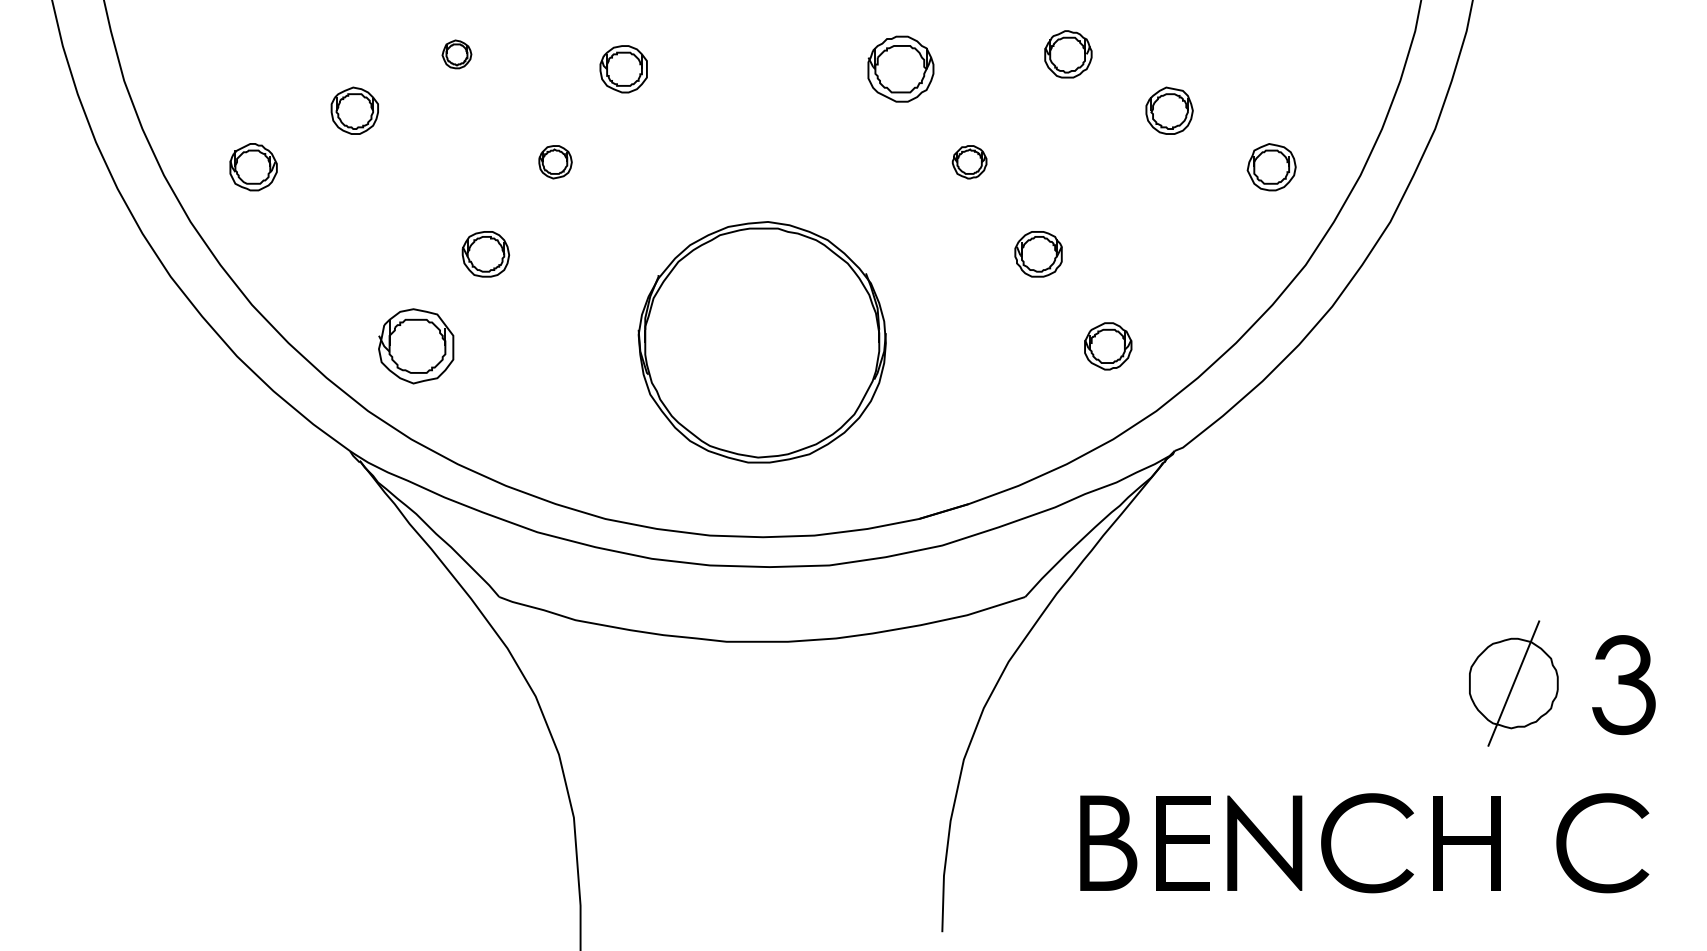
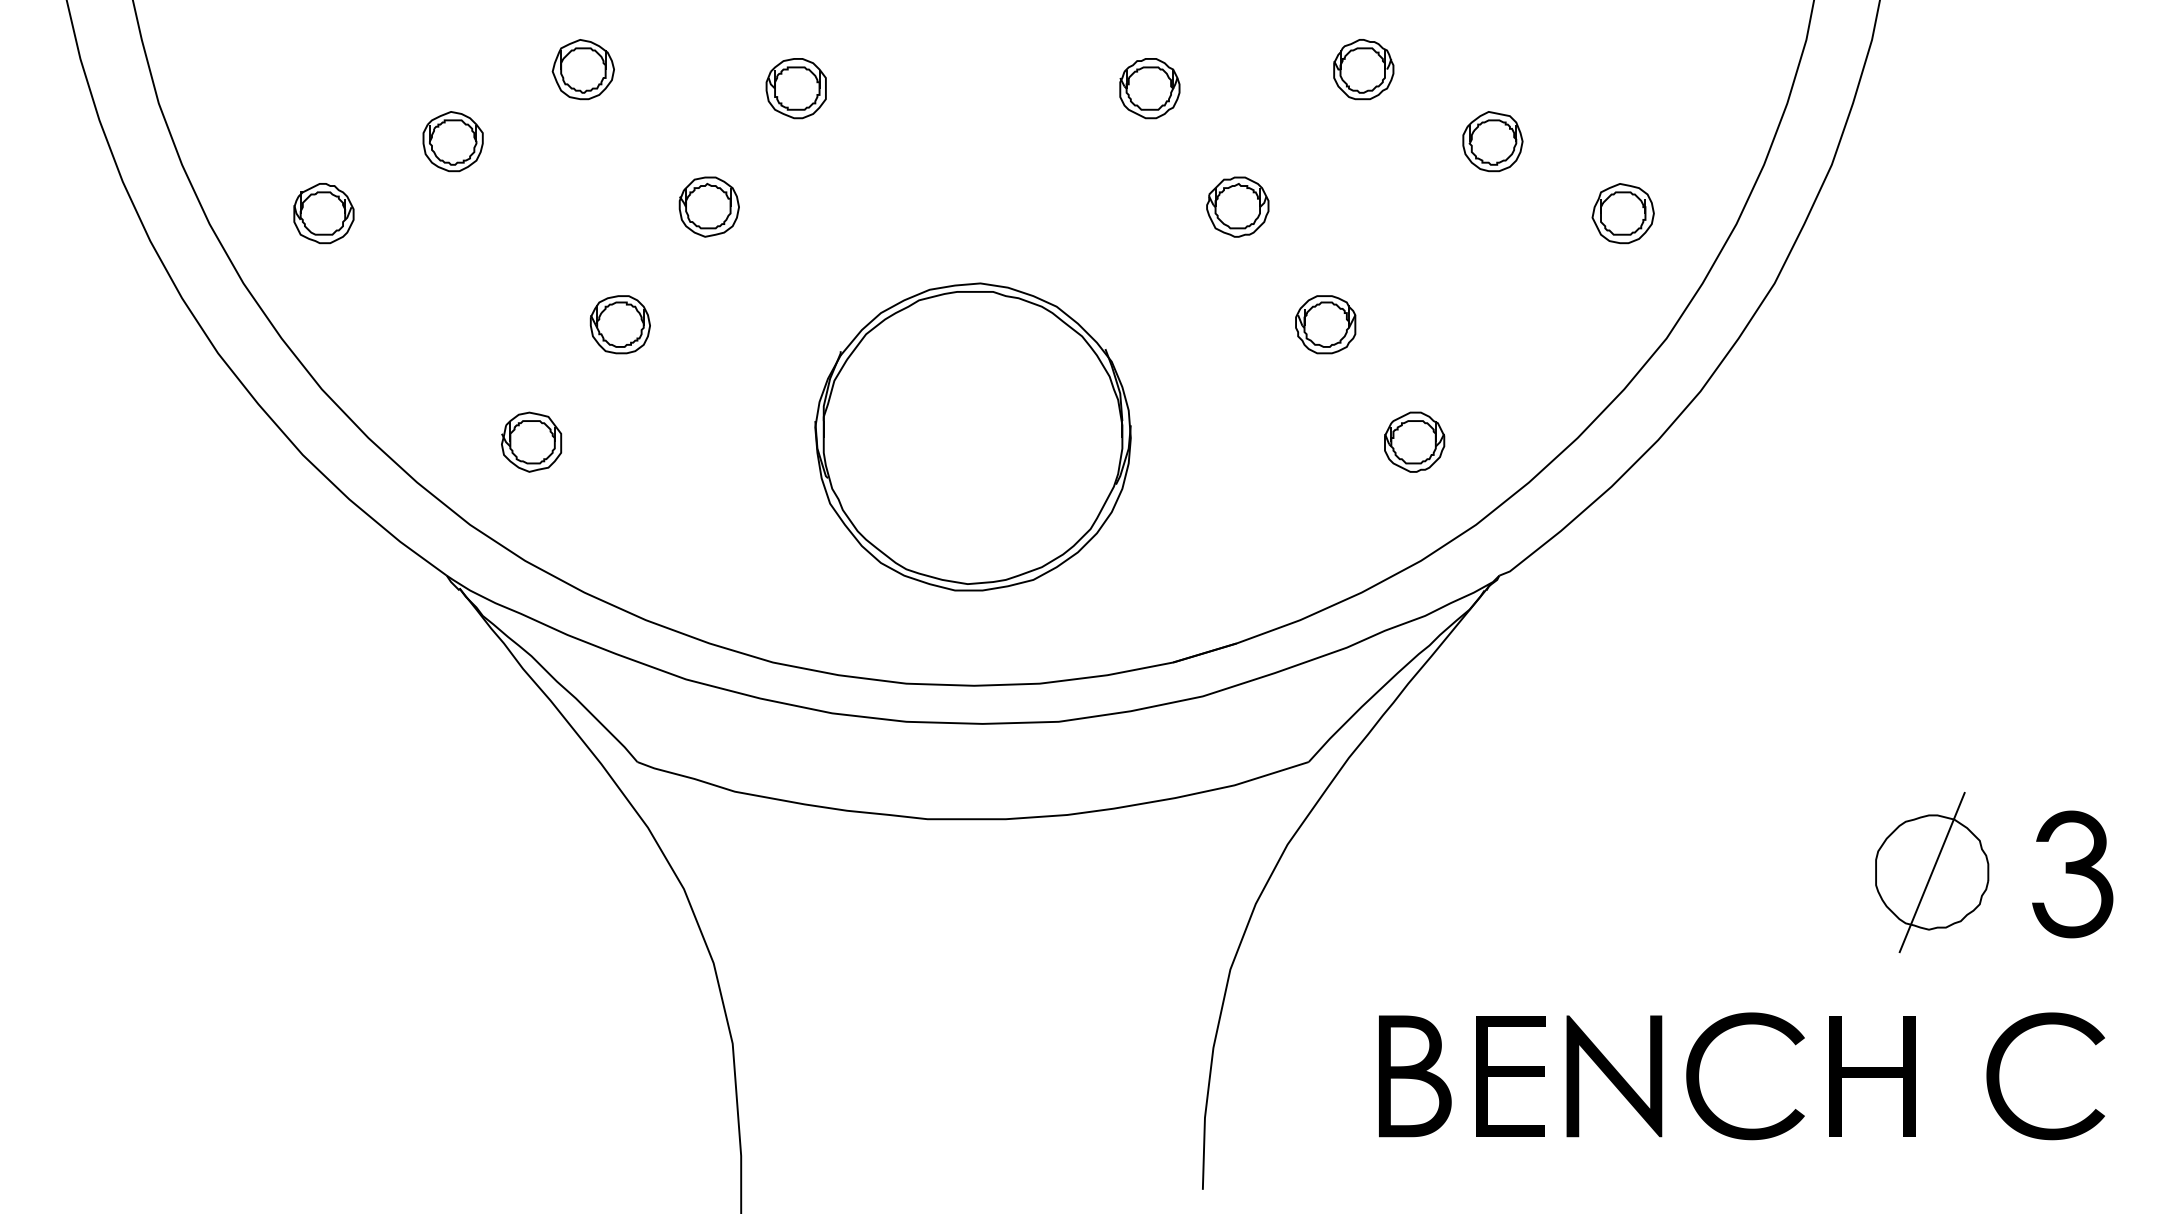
part: (456, 54) -> (582, 69), size x1.67
part: (900, 69) -> (1149, 88), size x0.71
part: (555, 162) -> (709, 207), size x1.43
part: (969, 162) -> (1237, 207), size x1.43
part: (416, 346) -> (531, 442), size x0.62

